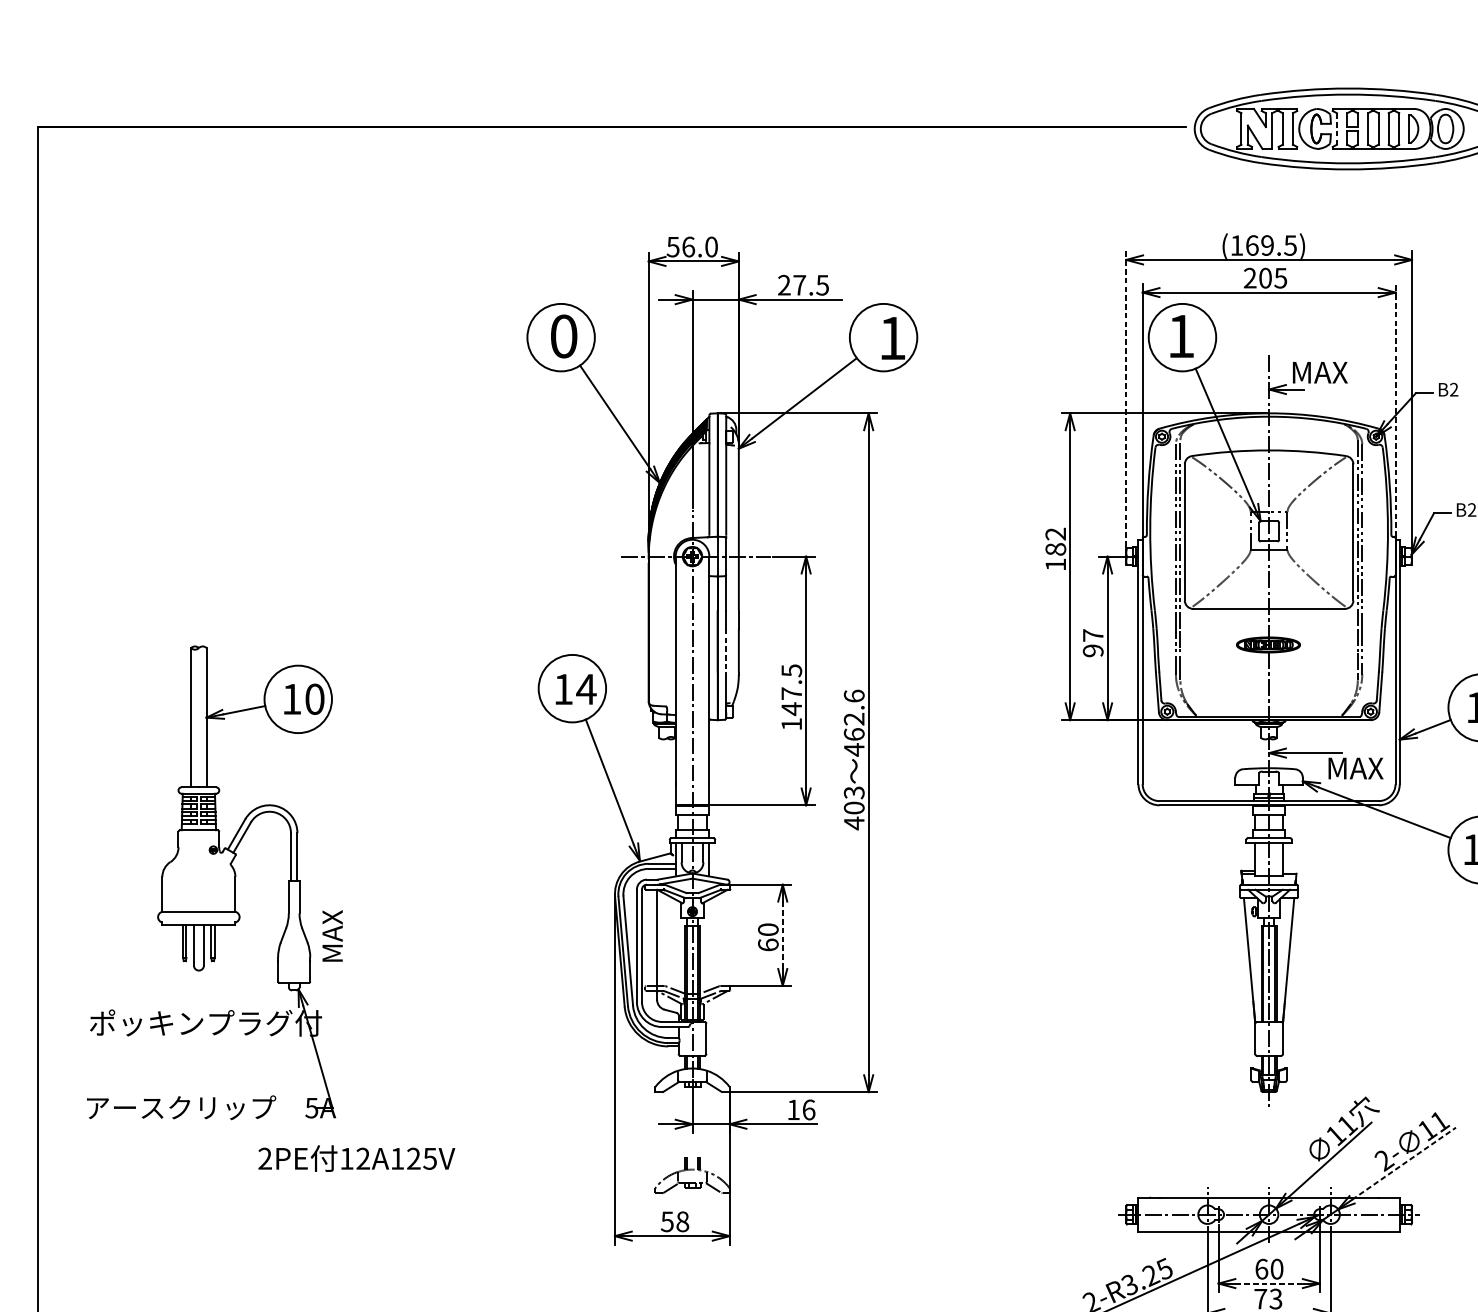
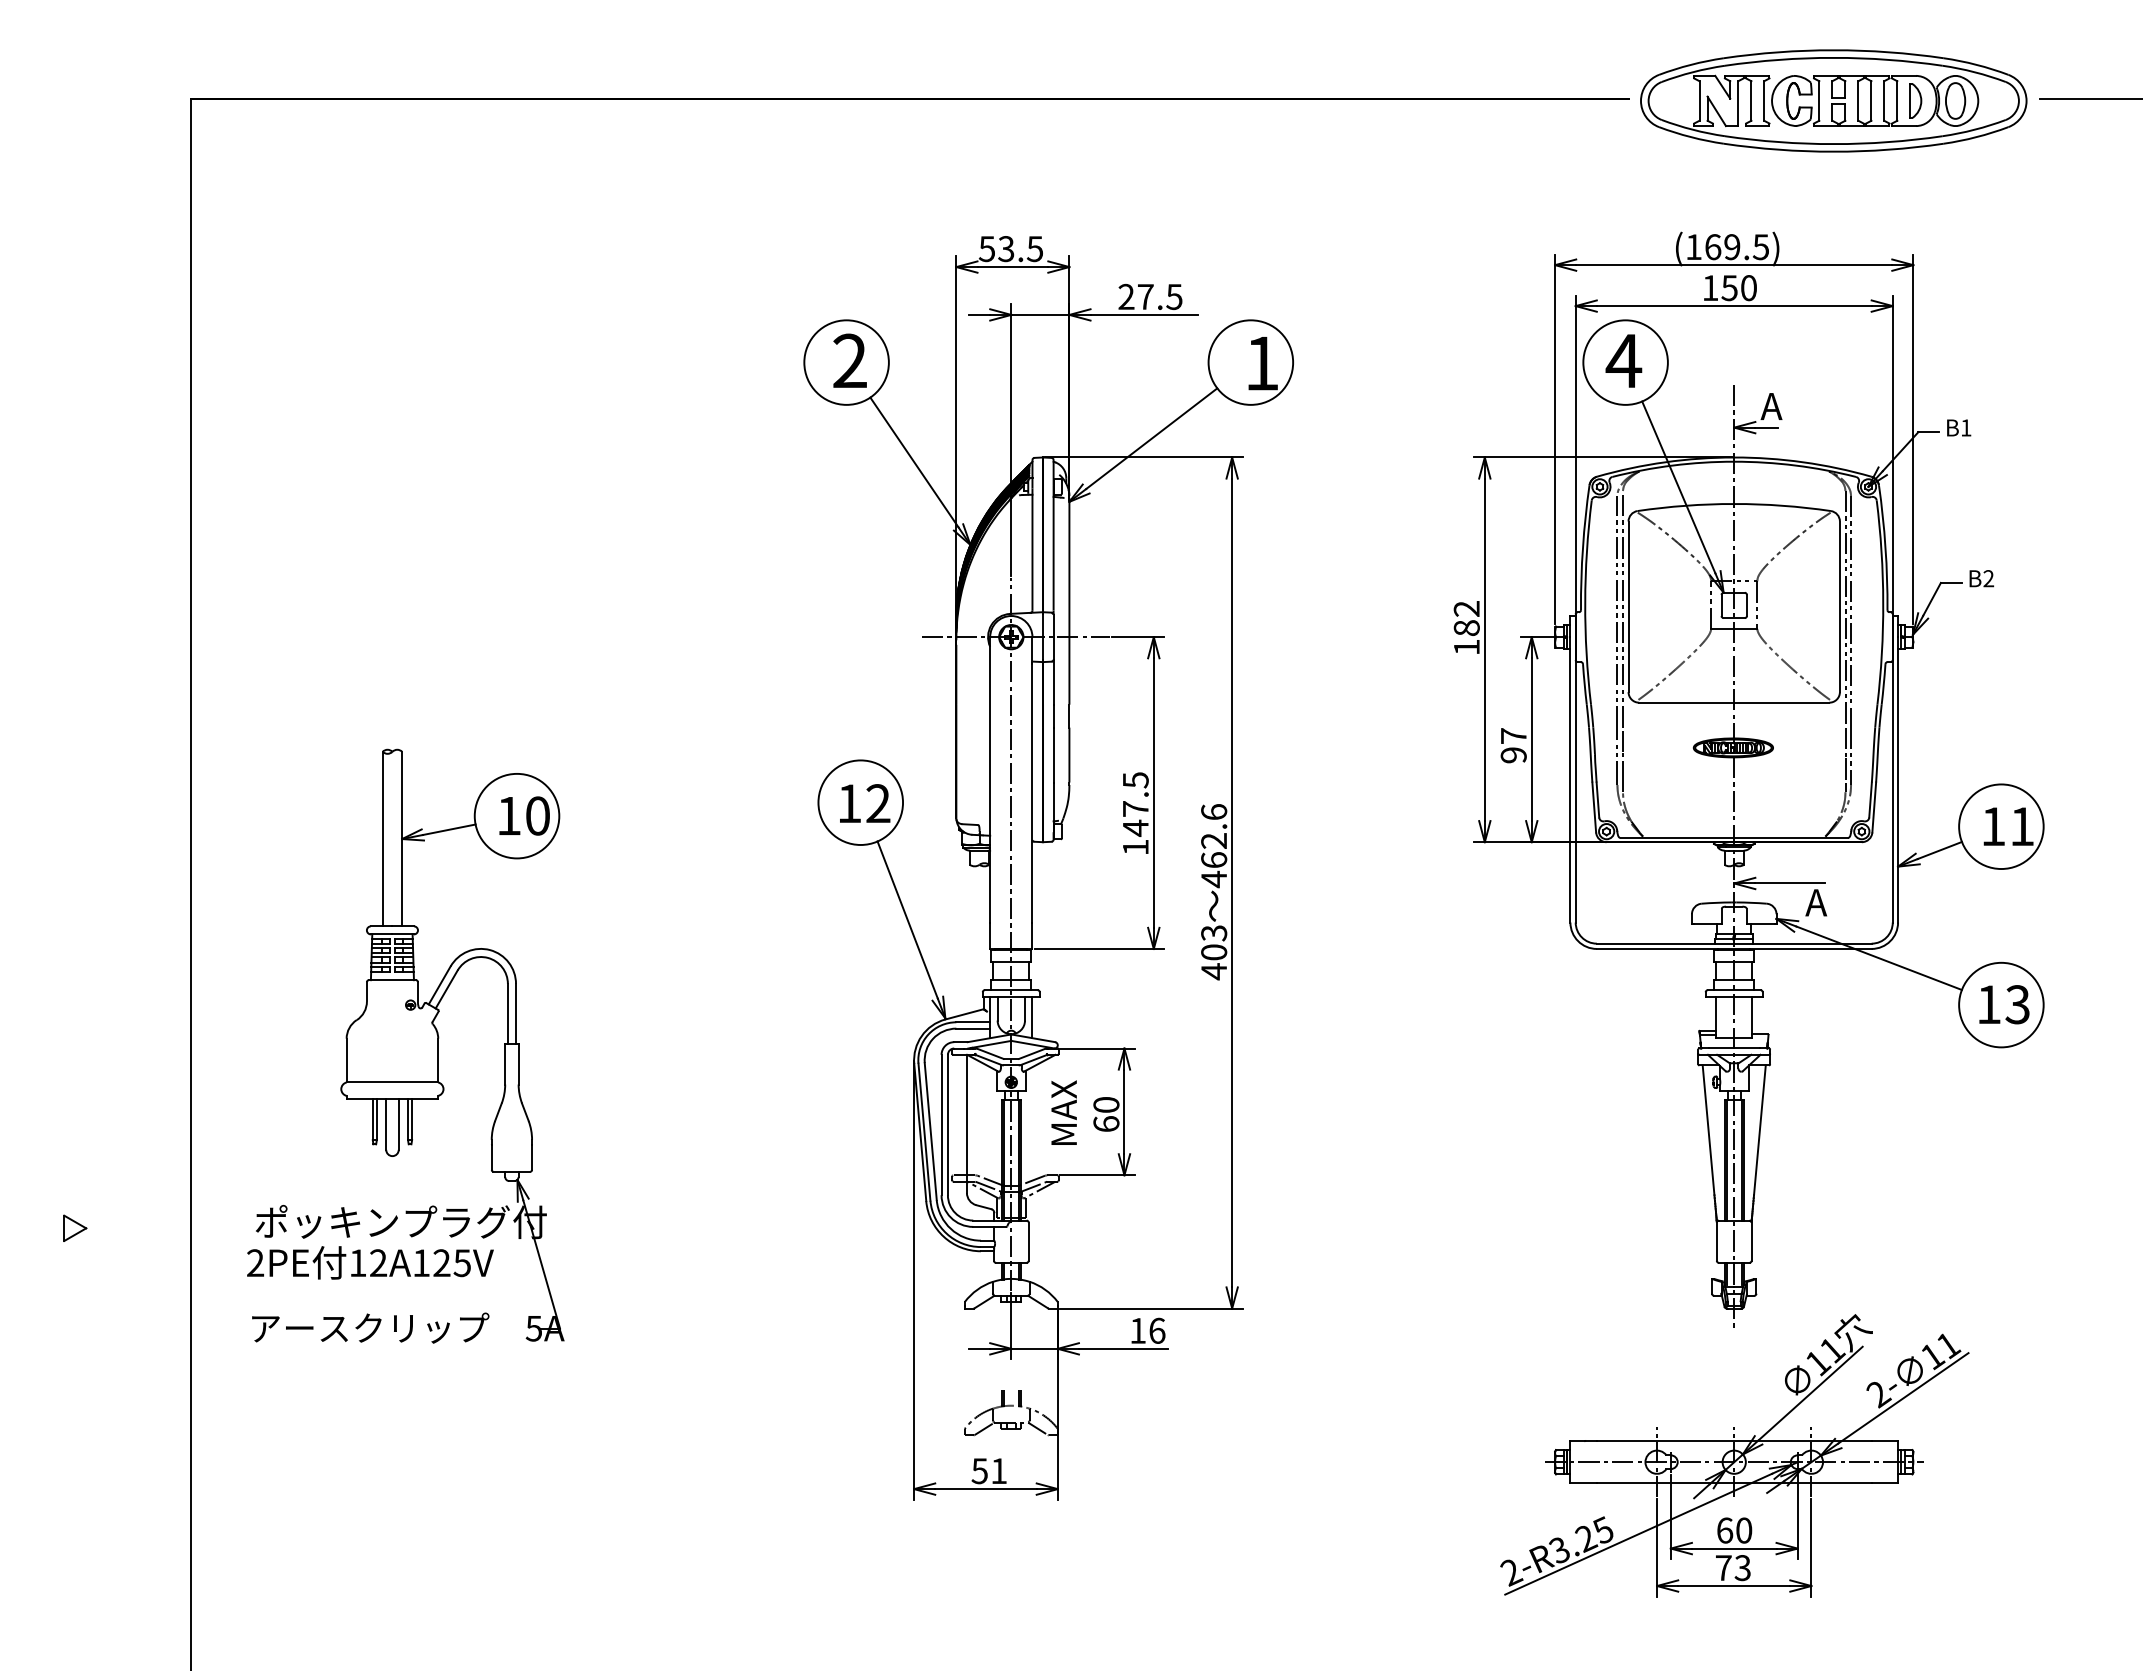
line: (1337, 129) -> (1819, 101), dashed -> solid
text: (699, 247) -> (1020, 249), 56.0 -> 53.5
text: (1265, 278) -> (1729, 288), 205 -> 150
text: (563, 335) -> (849, 360), 0 -> 2
text: (1180, 335) -> (1623, 360), 1 -> 4
text: (1318, 372) -> (1796, 406), MAX -> A
text: (1454, 389) -> (1966, 427), B2 -> B1
line: (1126, 398) -> (1555, 439), dashed -> solid
line: (1395, 410) -> (1892, 453), dashed -> solid
line: (726, 651) -> (1053, 755), dashed -> solid
text: (586, 689) -> (878, 803), 14 -> 12
text: (1354, 768) -> (1841, 902), MAX -> A
text: (332, 935) -> (1063, 1112), moved
line: (782, 935) -> (1124, 1112), dashed -> solid
text: (356, 1158) -> (370, 1262), moved
line: (1404, 1163) -> (1903, 1398), dashed -> solid
text: (683, 1222) -> (999, 1471), 58 -> 51
line: (1269, 1283) -> (1734, 1548), dashed -> solid

